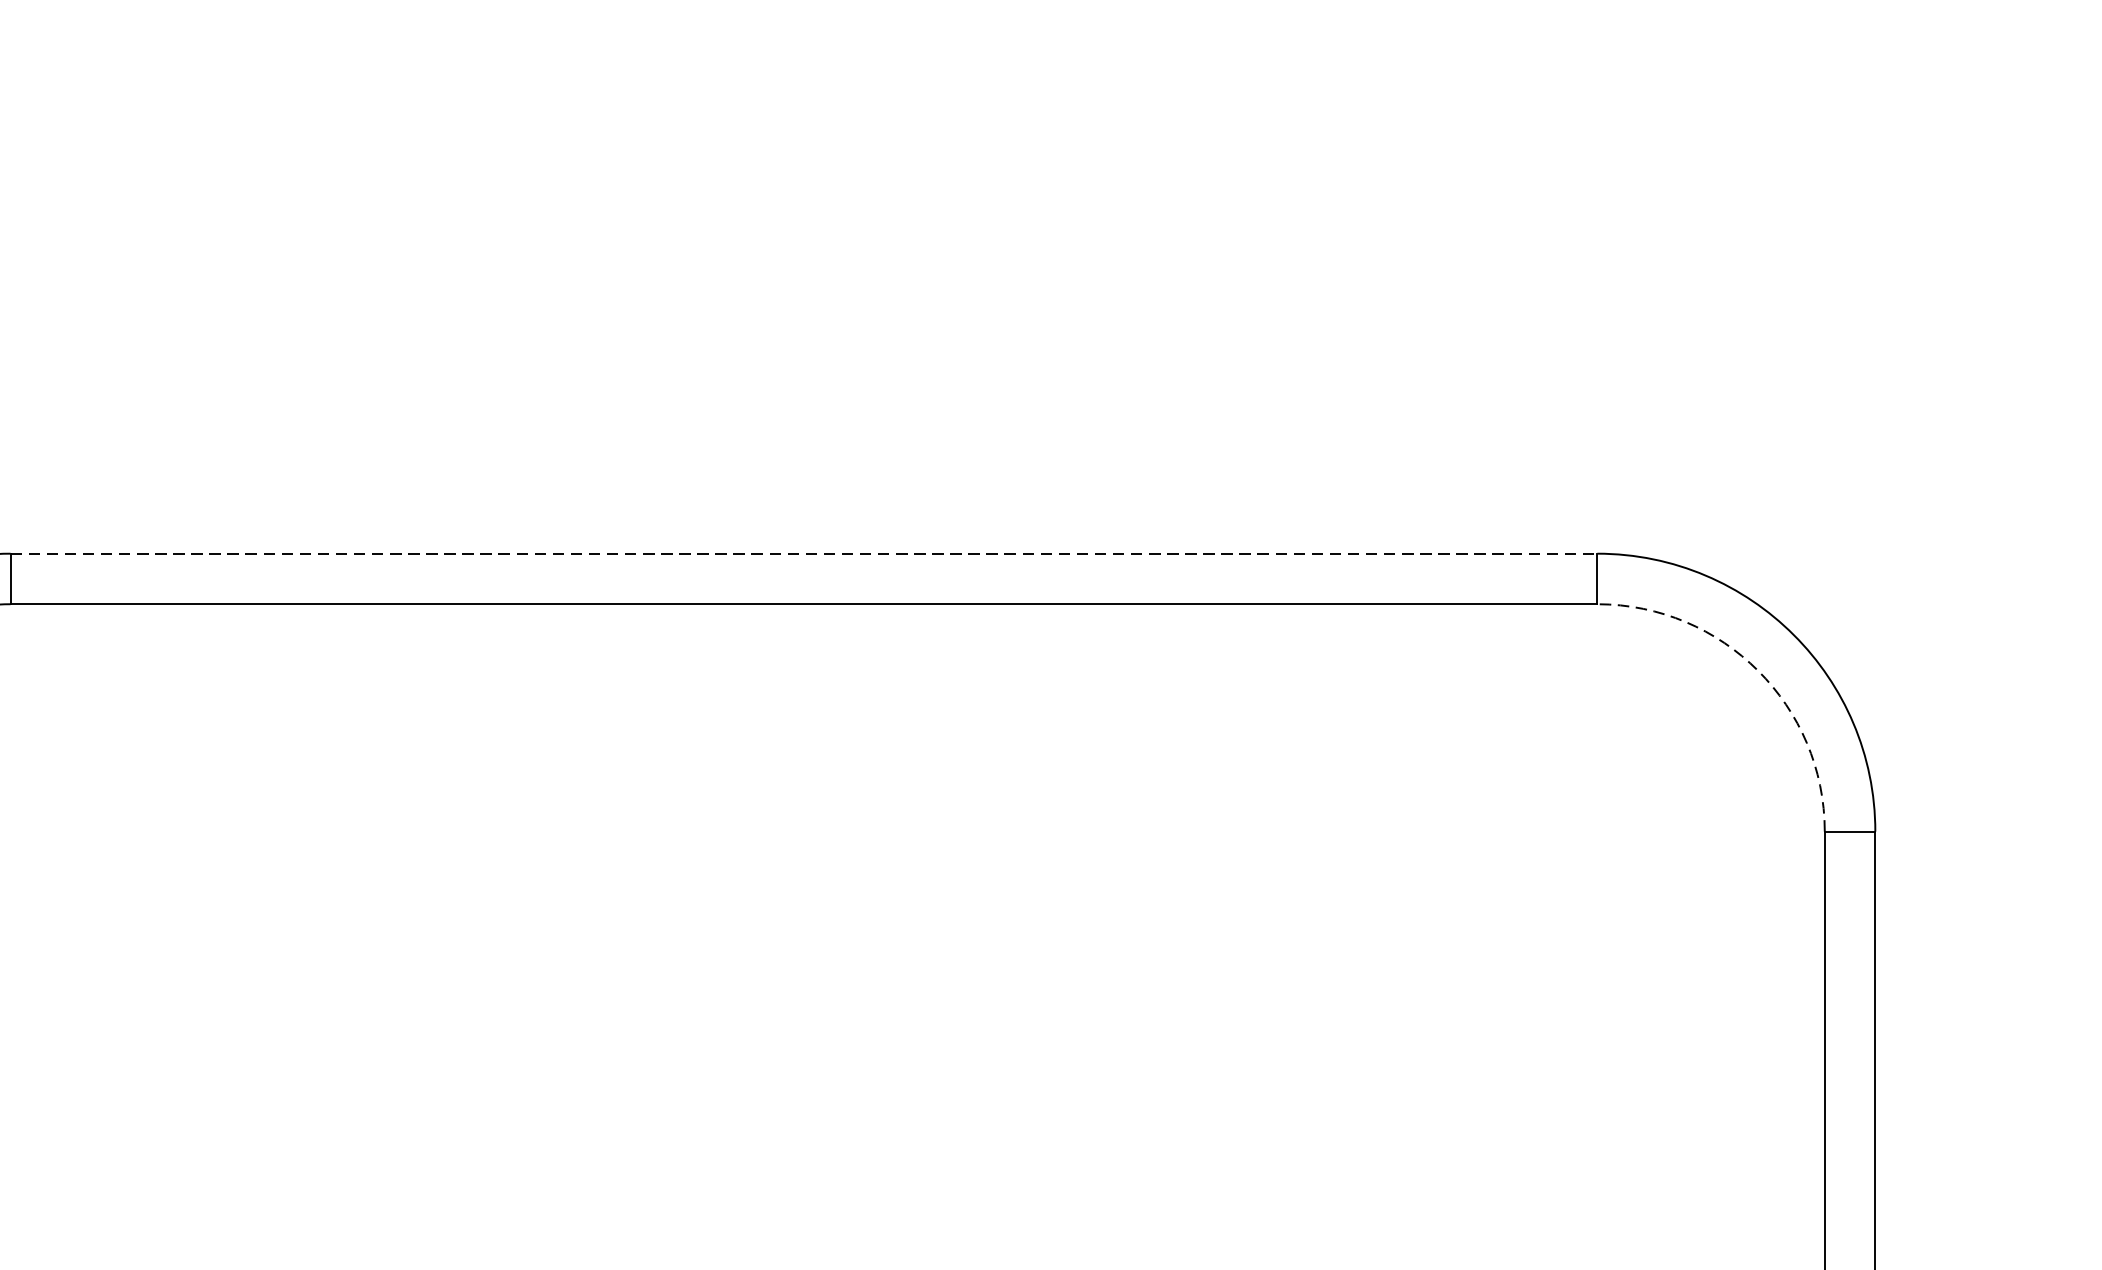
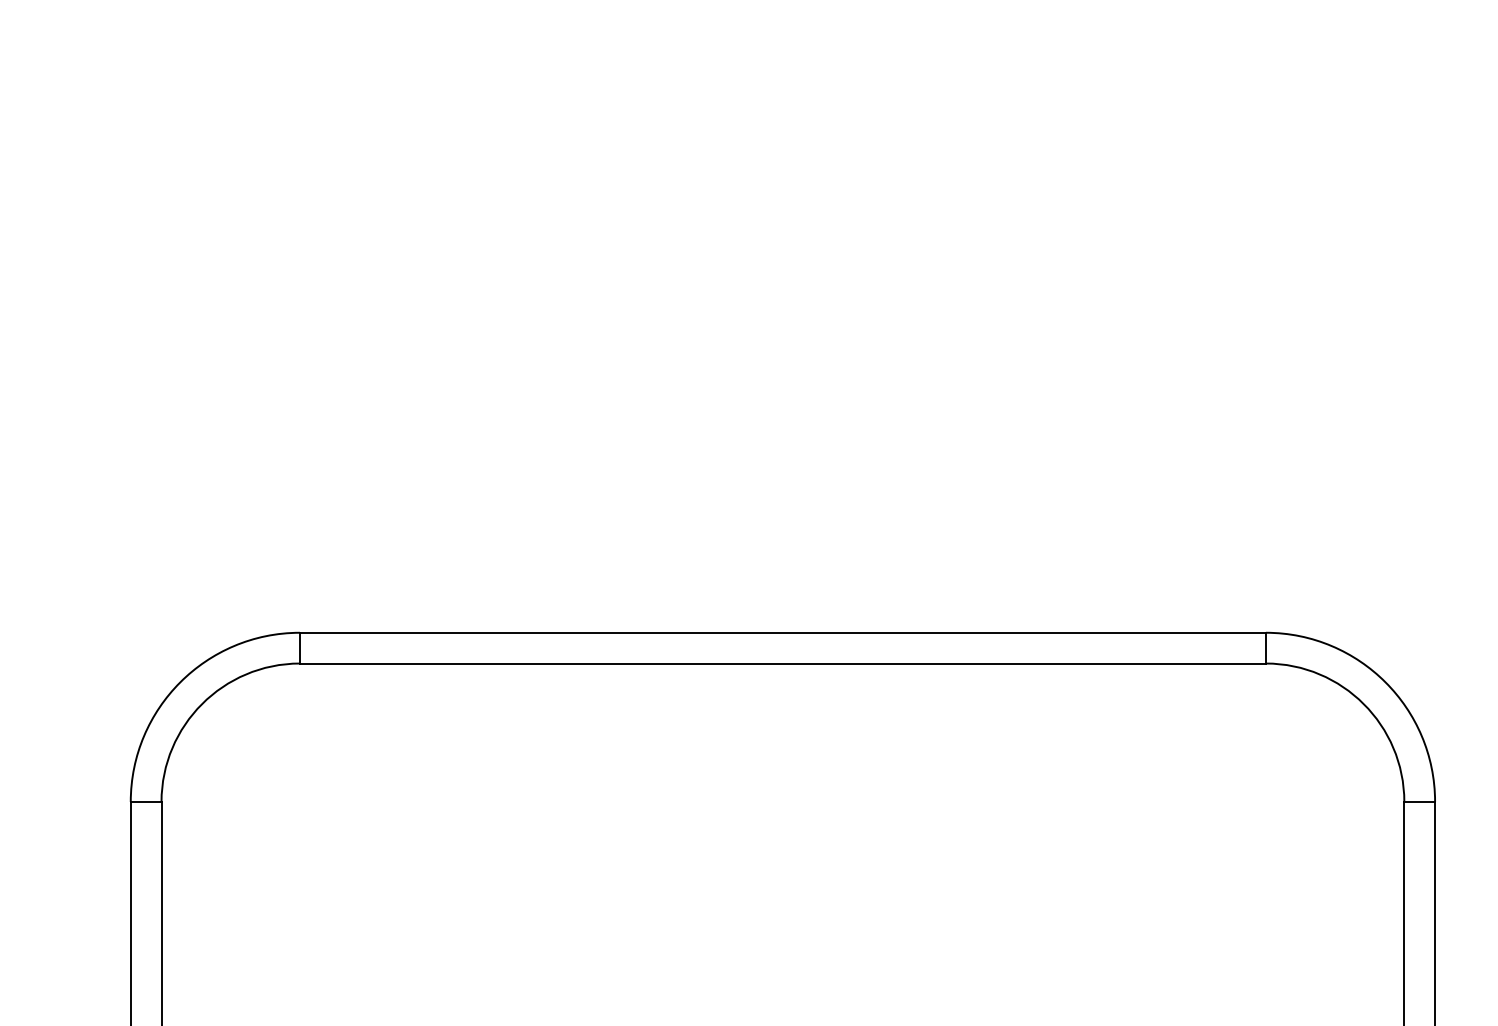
line: (803, 553) -> (782, 632), dashed -> solid
arc: (1757, 671) -> (1363, 704), dashed -> solid

